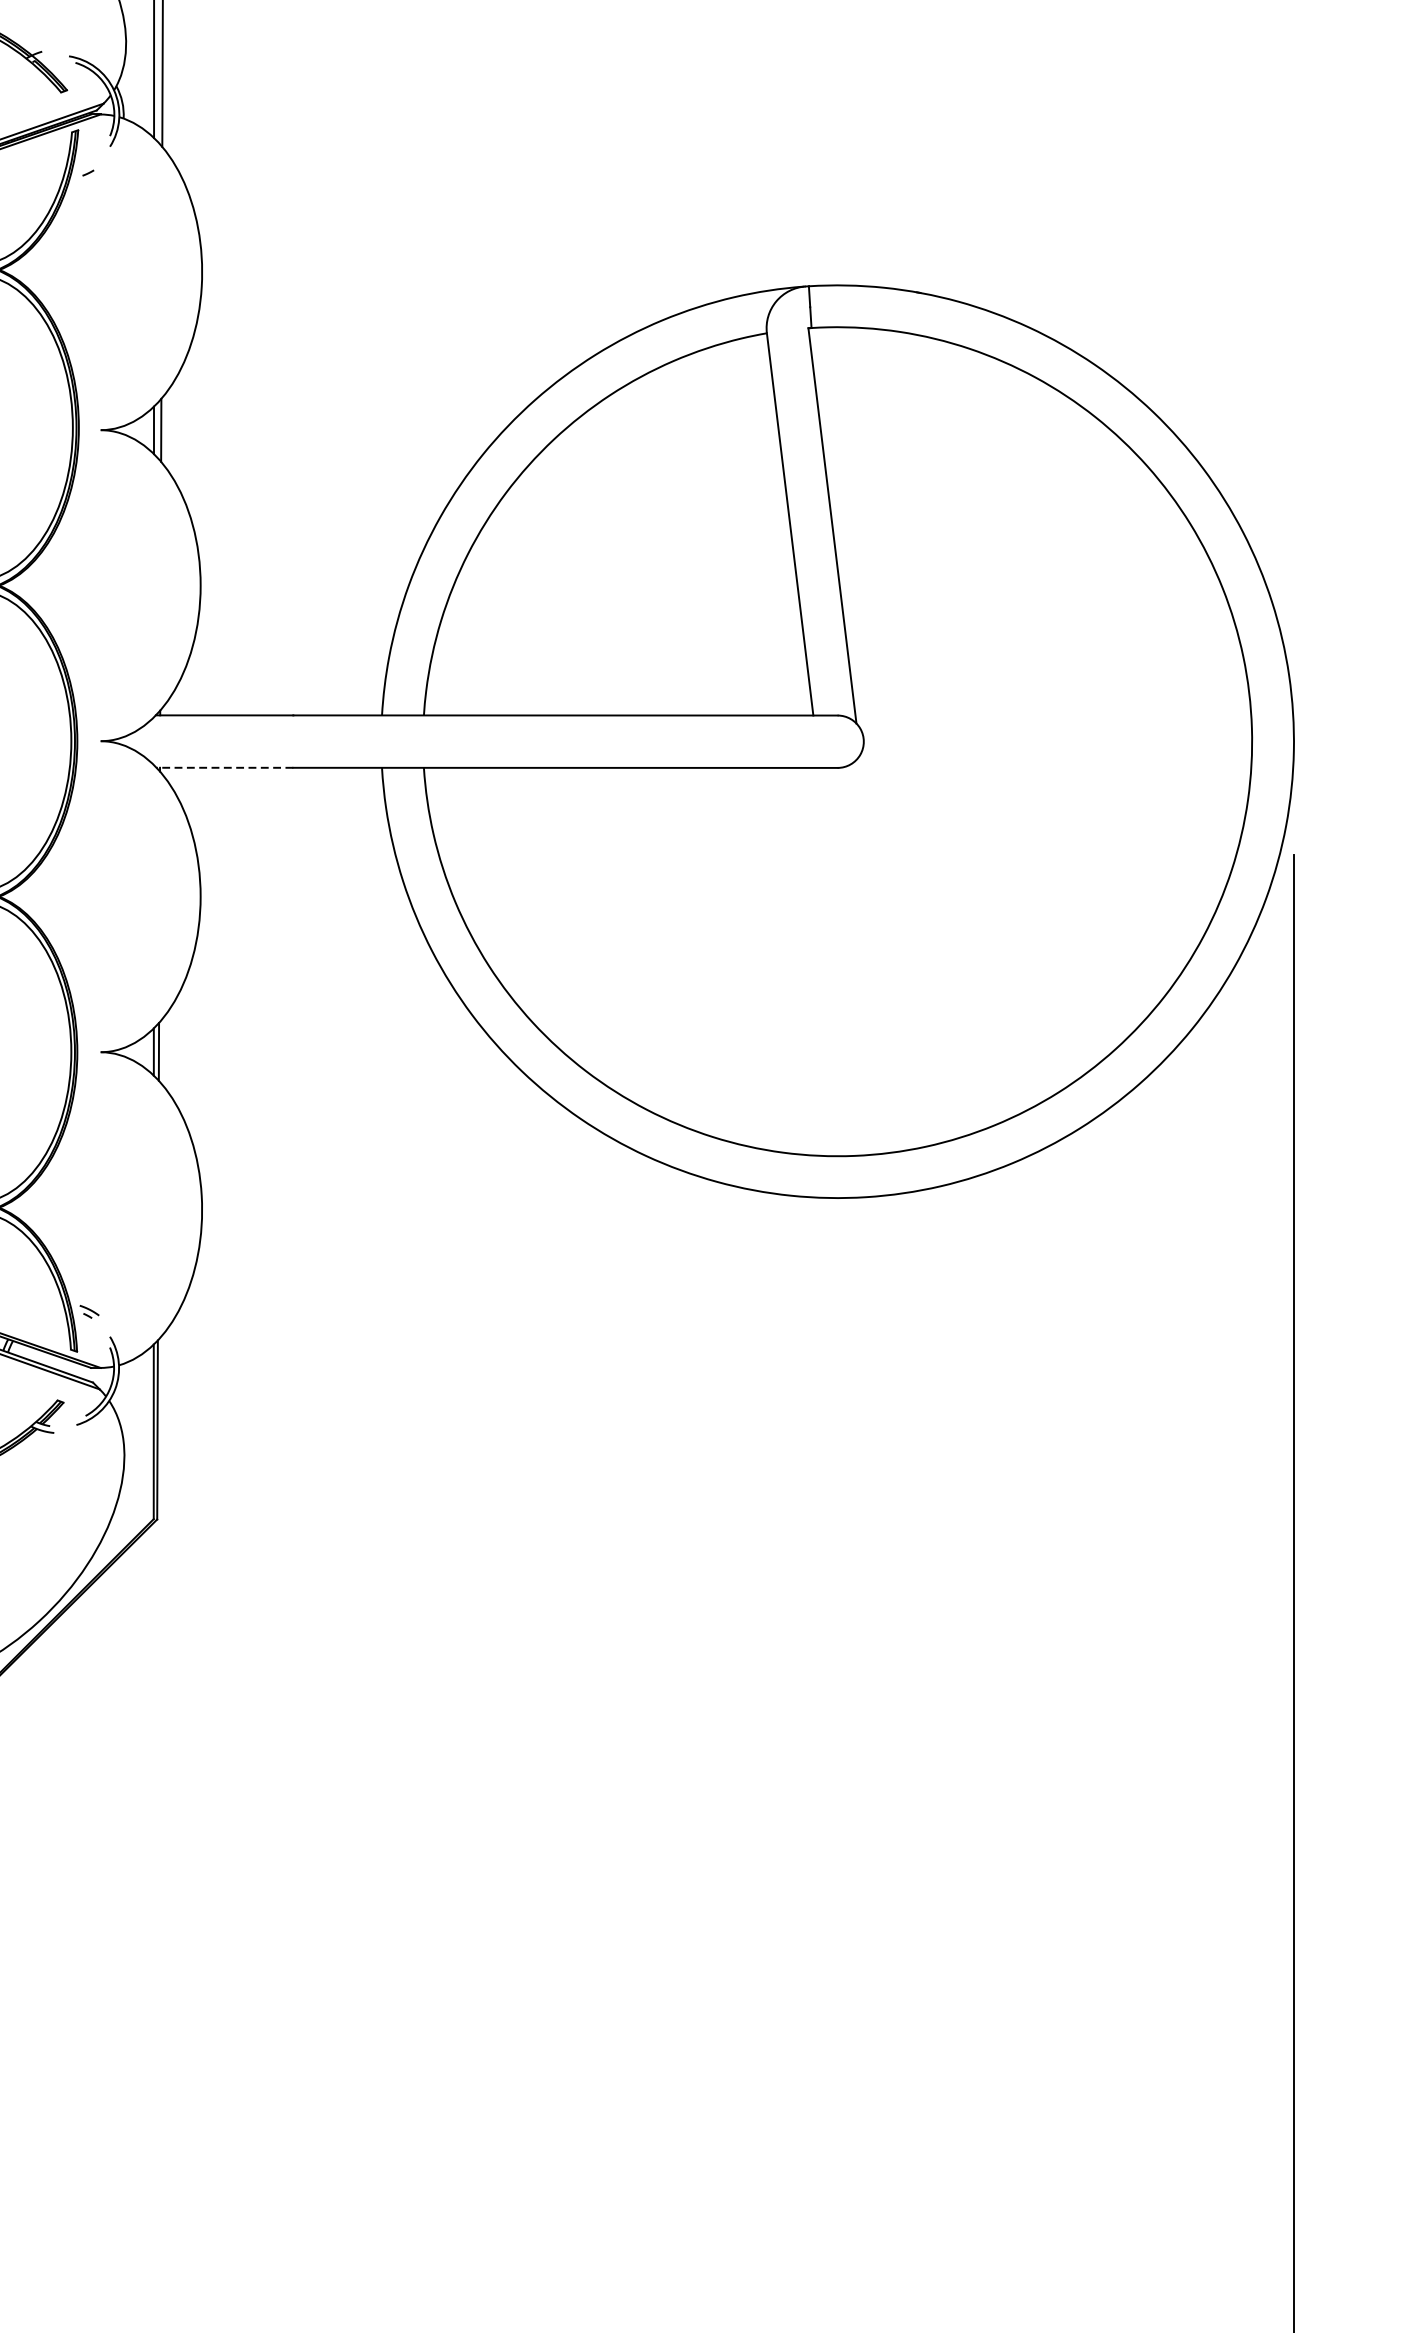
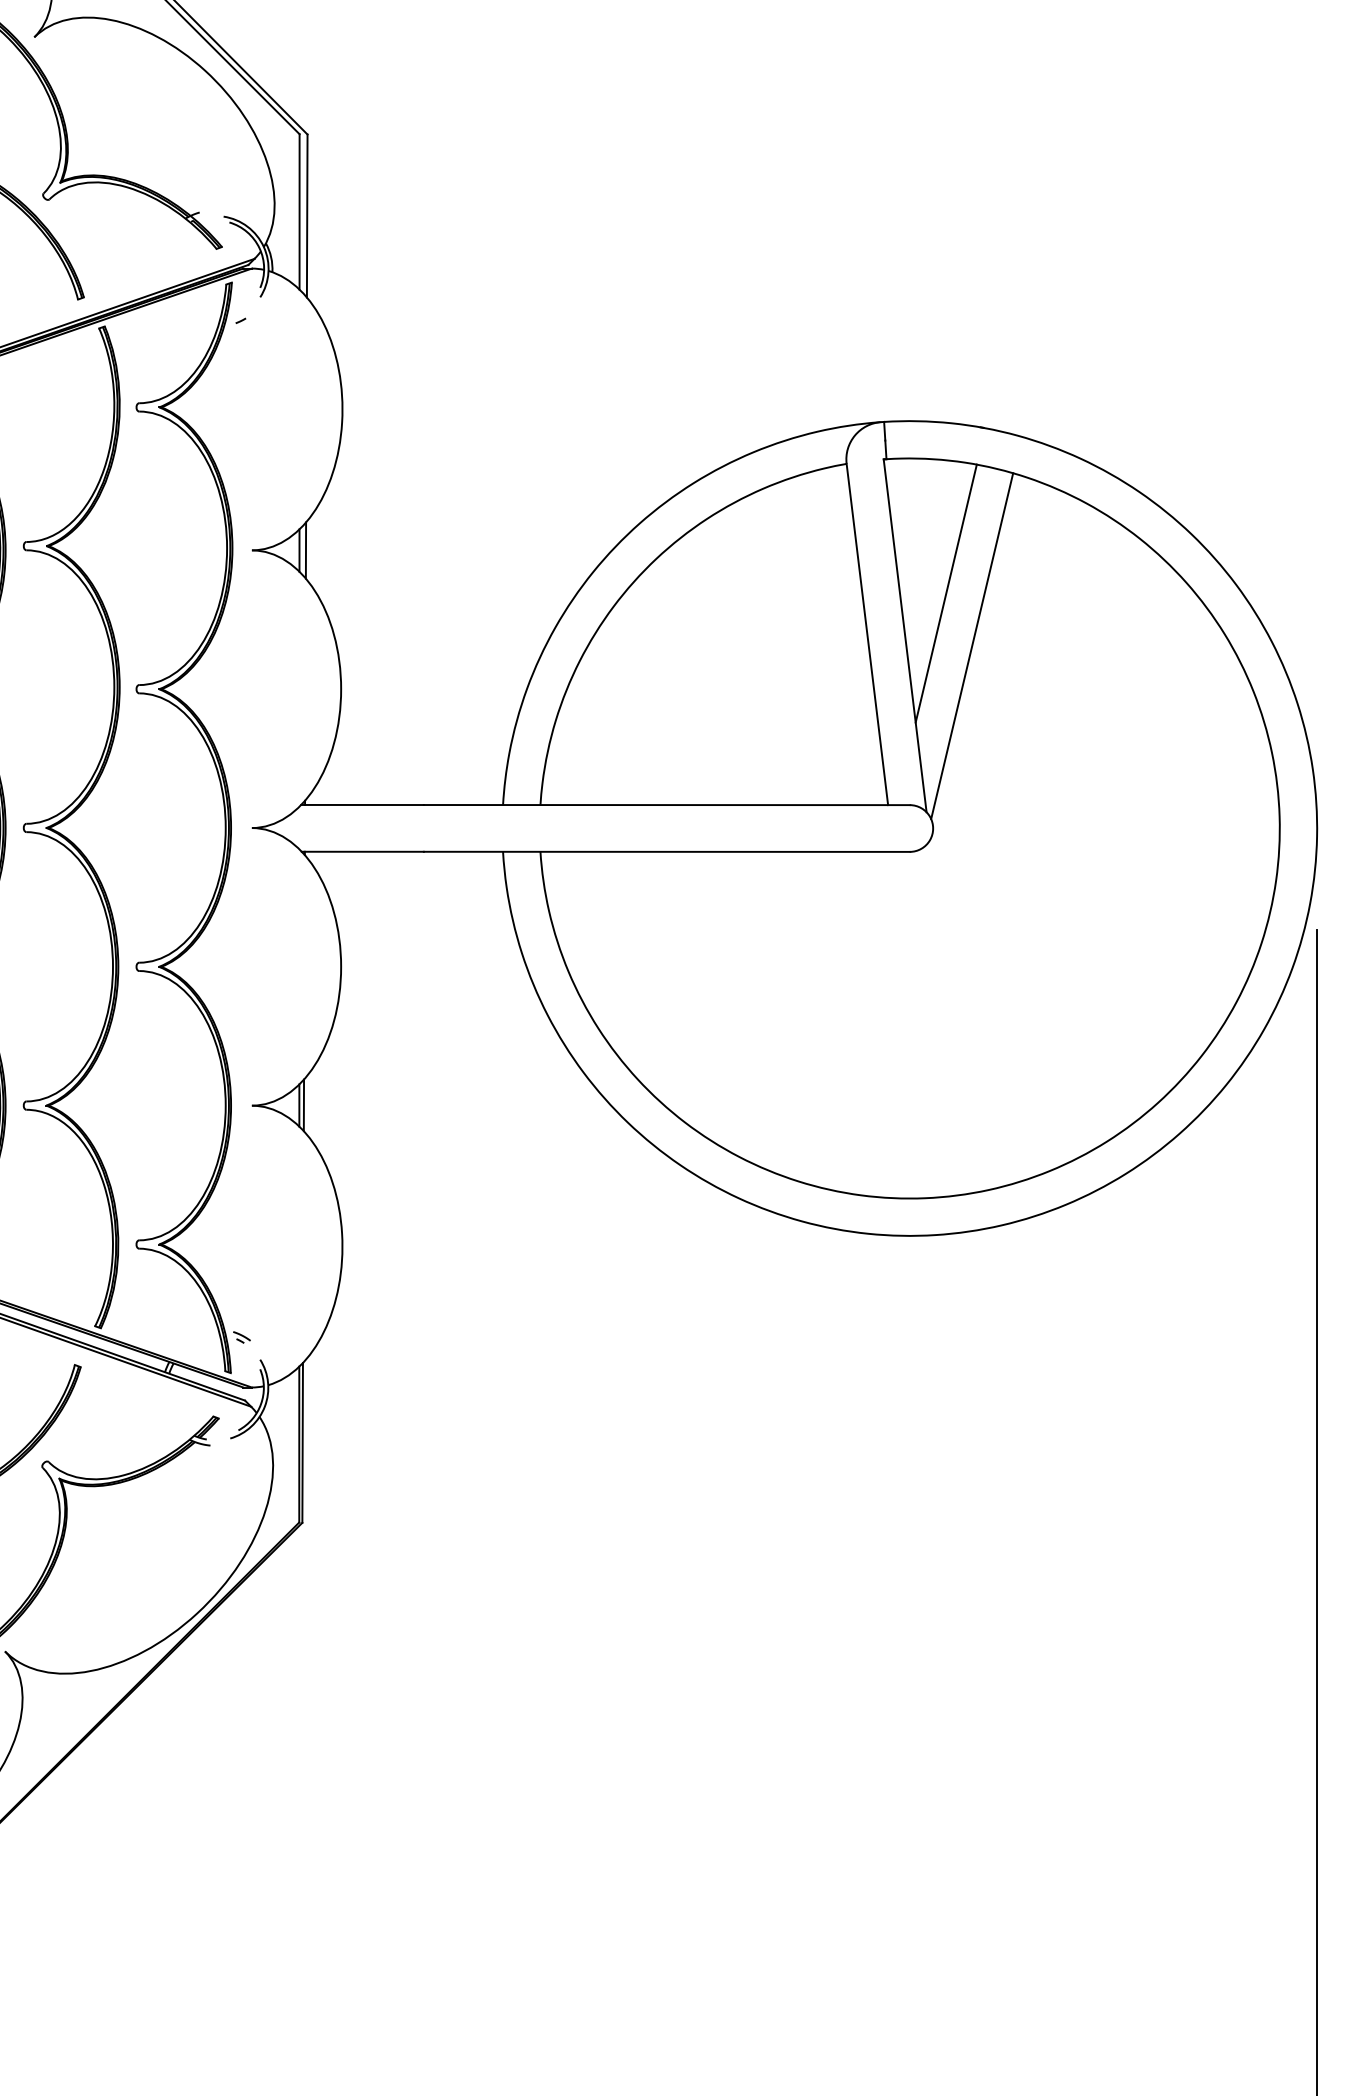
line: (877, 478) -> (945, 593), added
line: (907, 537) -> (972, 646), added
line: (224, 767) -> (362, 851), dashed -> solid

